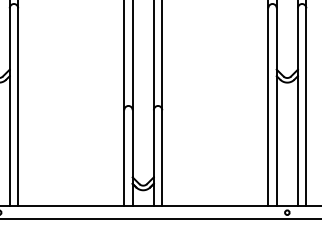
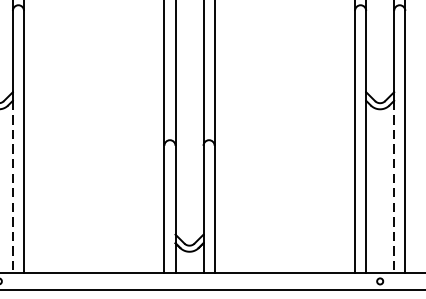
line: (9, 141) -> (12, 187), solid -> dashed
line: (297, 141) -> (393, 187), solid -> dashed

